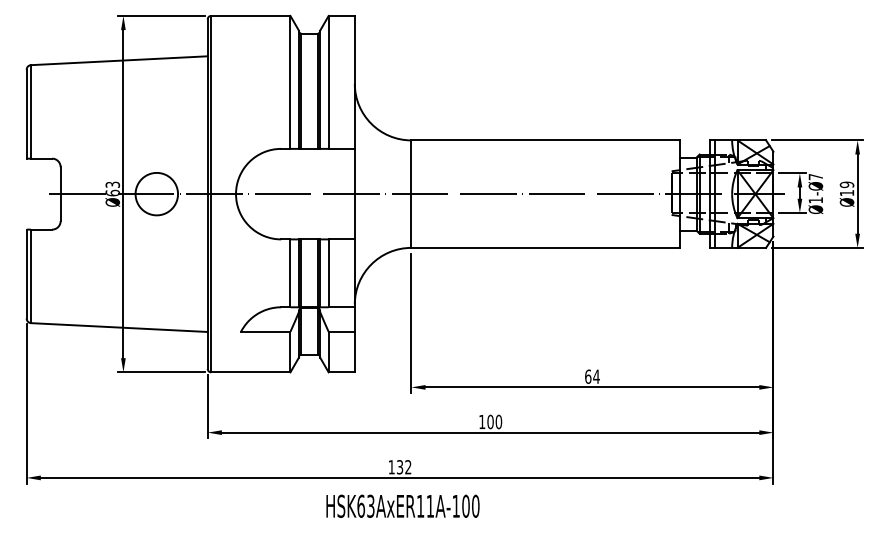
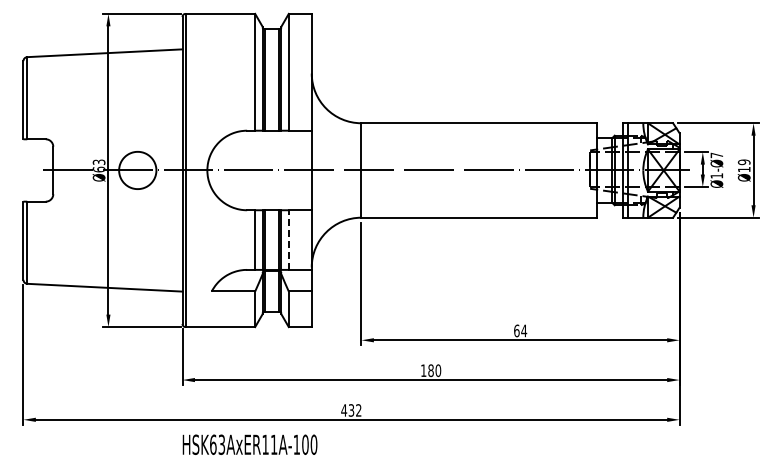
line: (328, 273) -> (288, 240), solid -> dashed
text: (489, 421) -> (430, 370), 100 -> 180
text: (392, 467) -> (344, 410), 132 -> 432
text: (402, 506) -> (249, 444), moved

